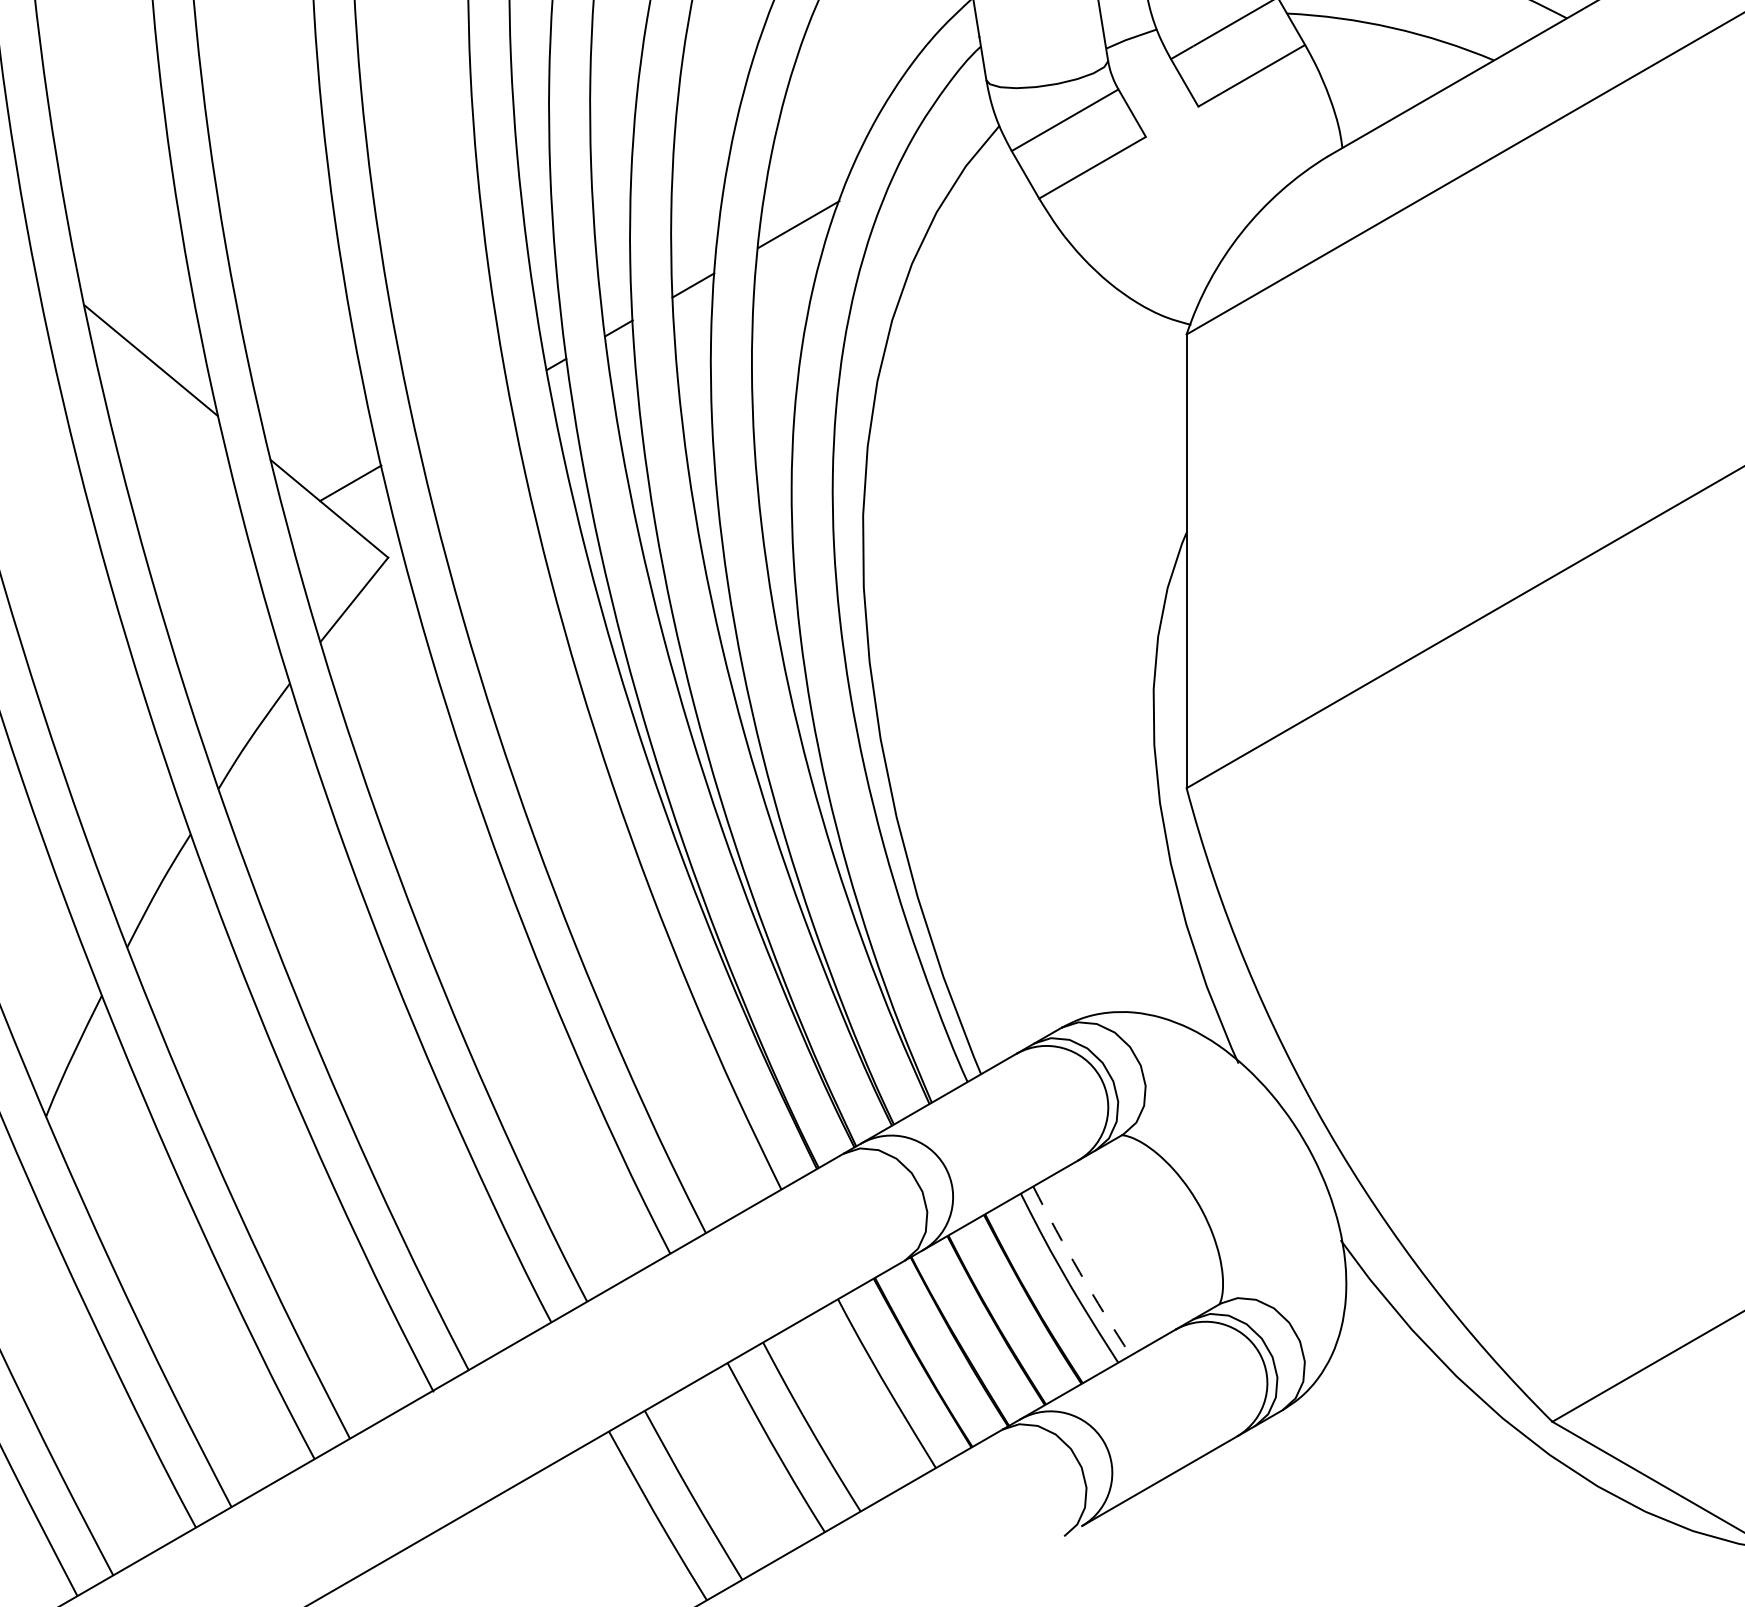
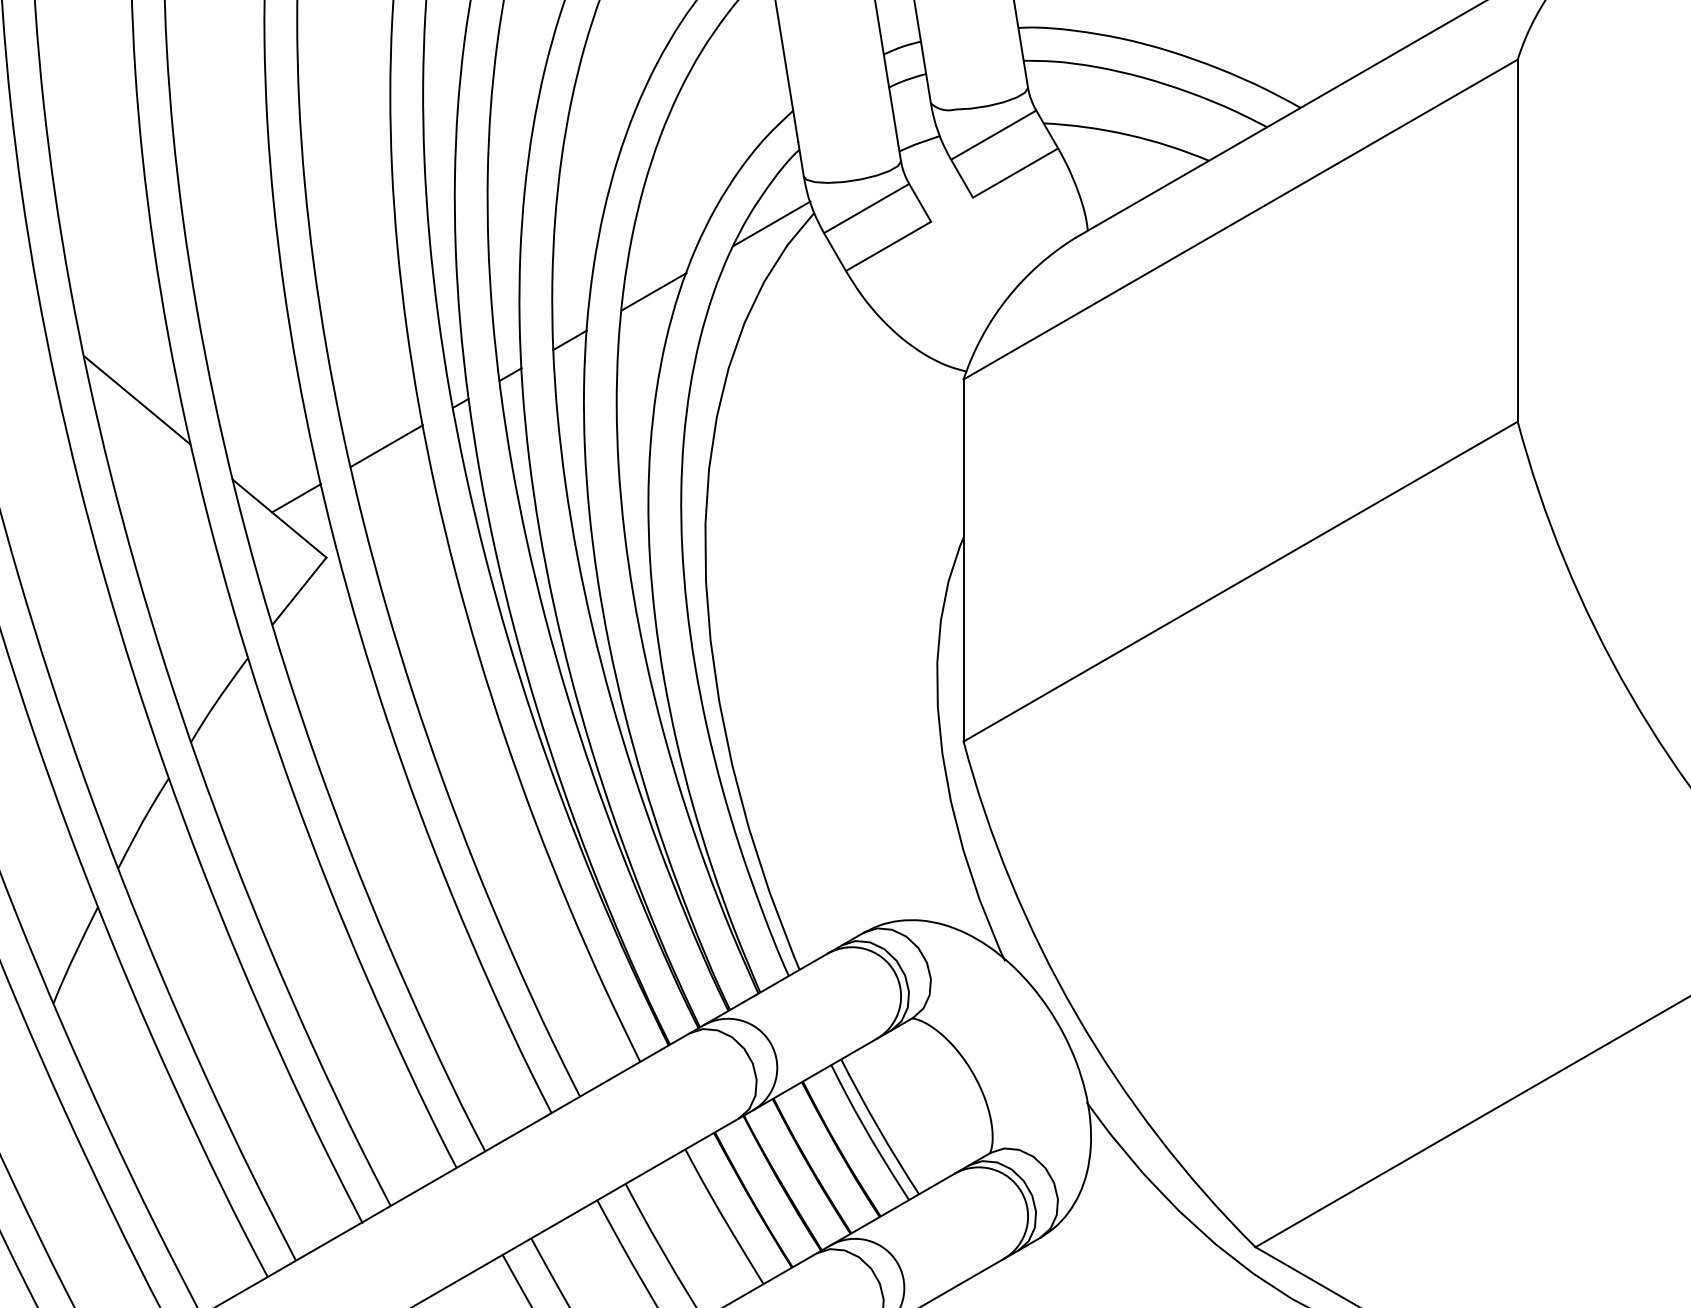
line: (945, 139) -> (771, 223), added
line: (463, 417) -> (386, 445), added
arc: (1079, 1271) -> (878, 1127), dashed -> solid

